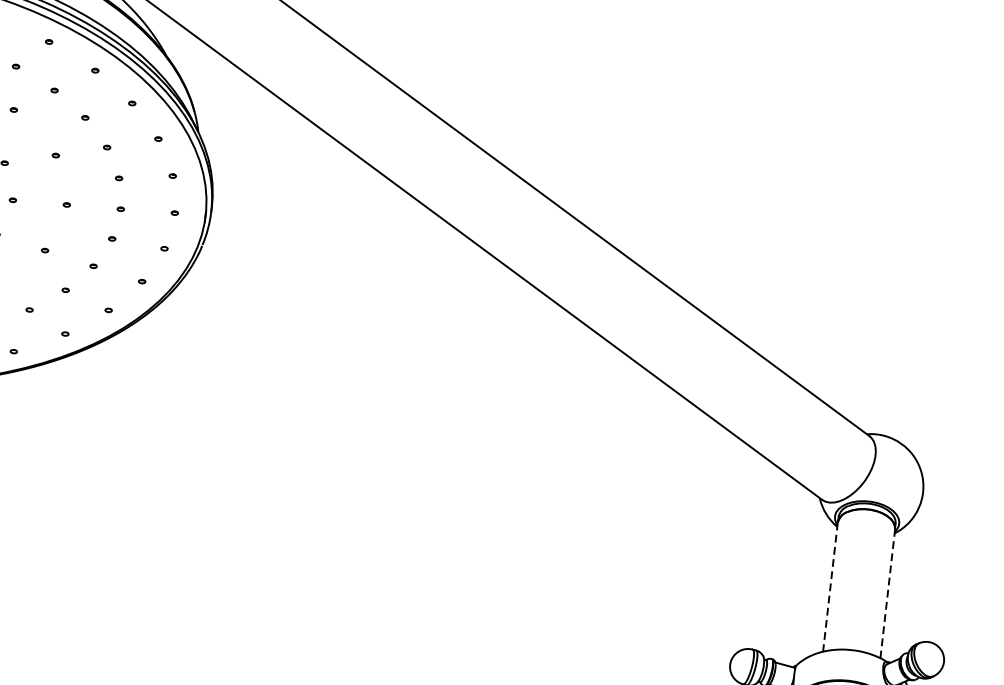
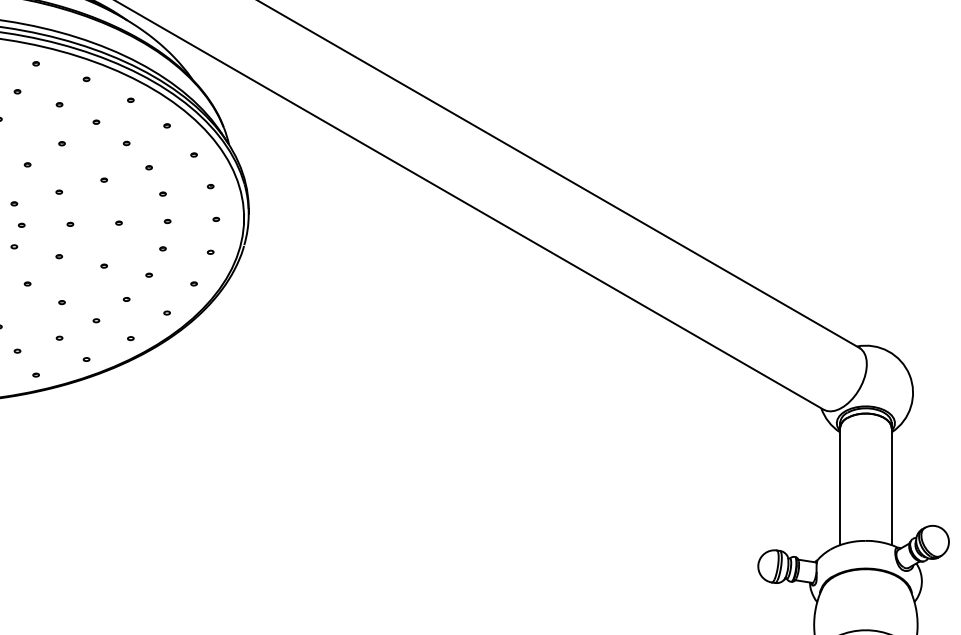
line: (829, 587) -> (839, 487), dashed -> solid
line: (887, 593) -> (891, 486), dashed -> solid

